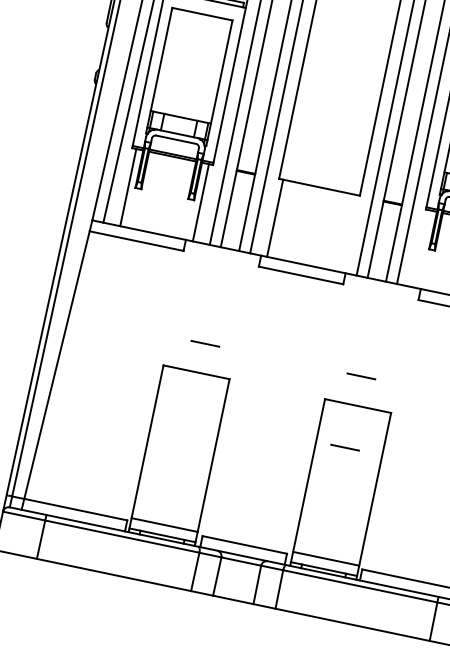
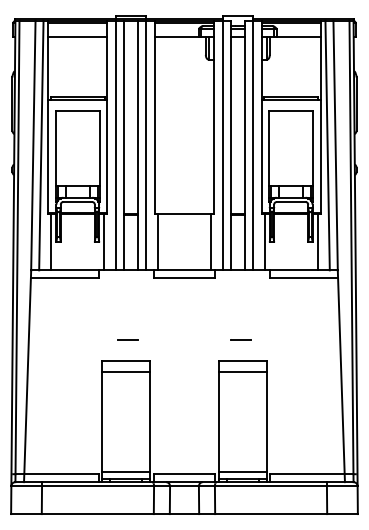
line: (347, 233) -> (210, 242), added
line: (421, 249) -> (264, 242), added
line: (192, 388) -> (125, 372), added
line: (355, 421) -> (243, 372), added
line: (344, 446) -> (239, 391), removed

